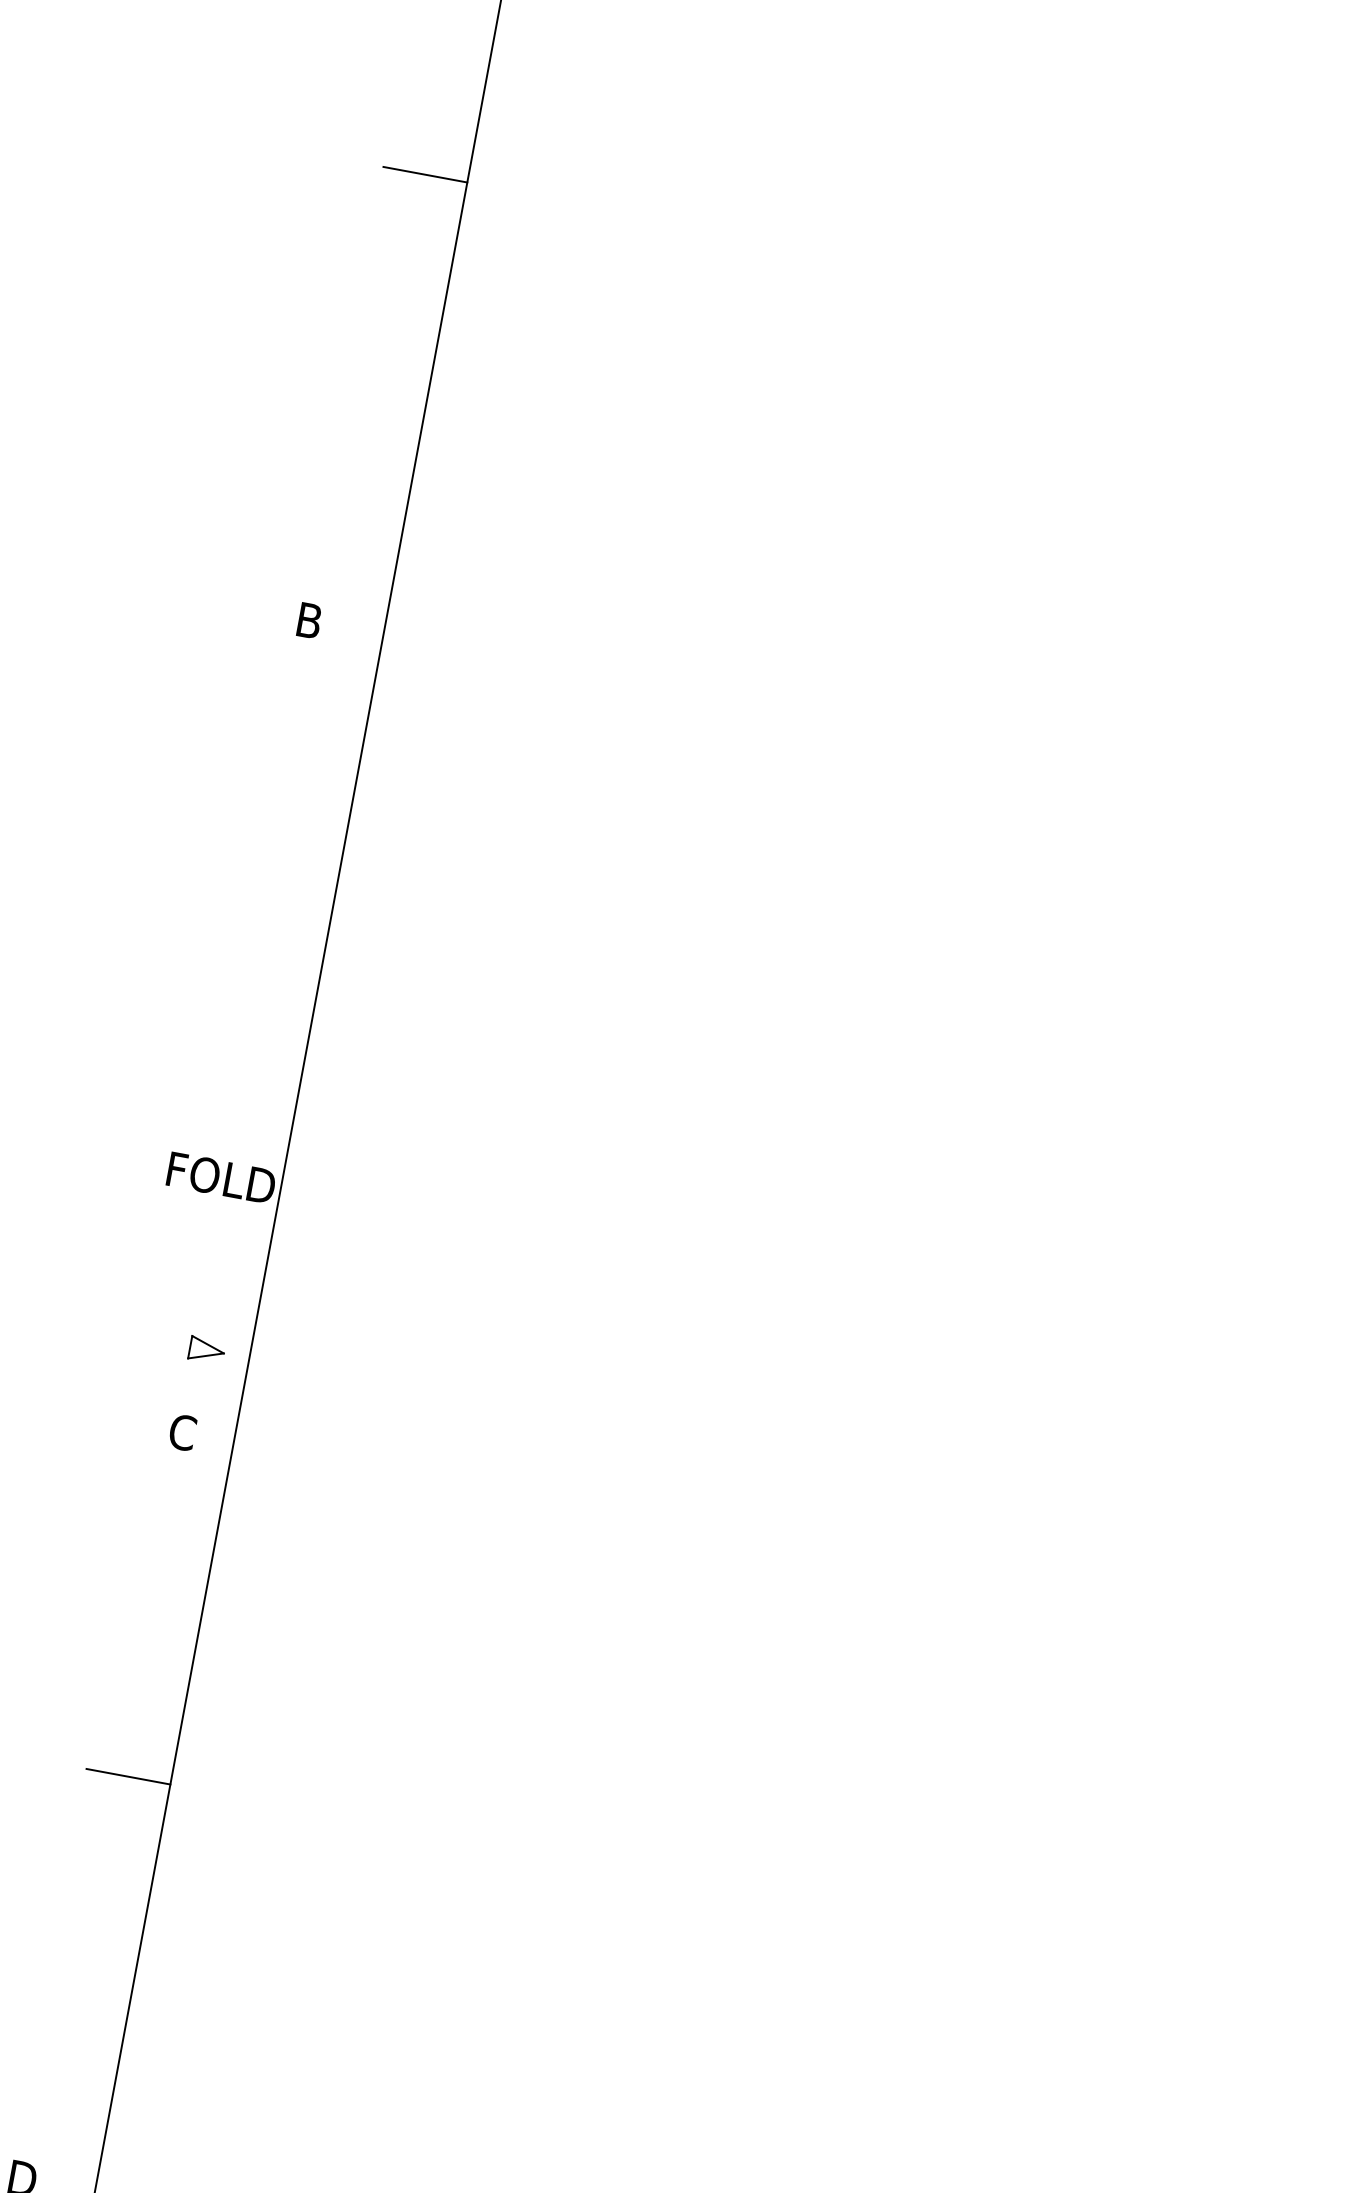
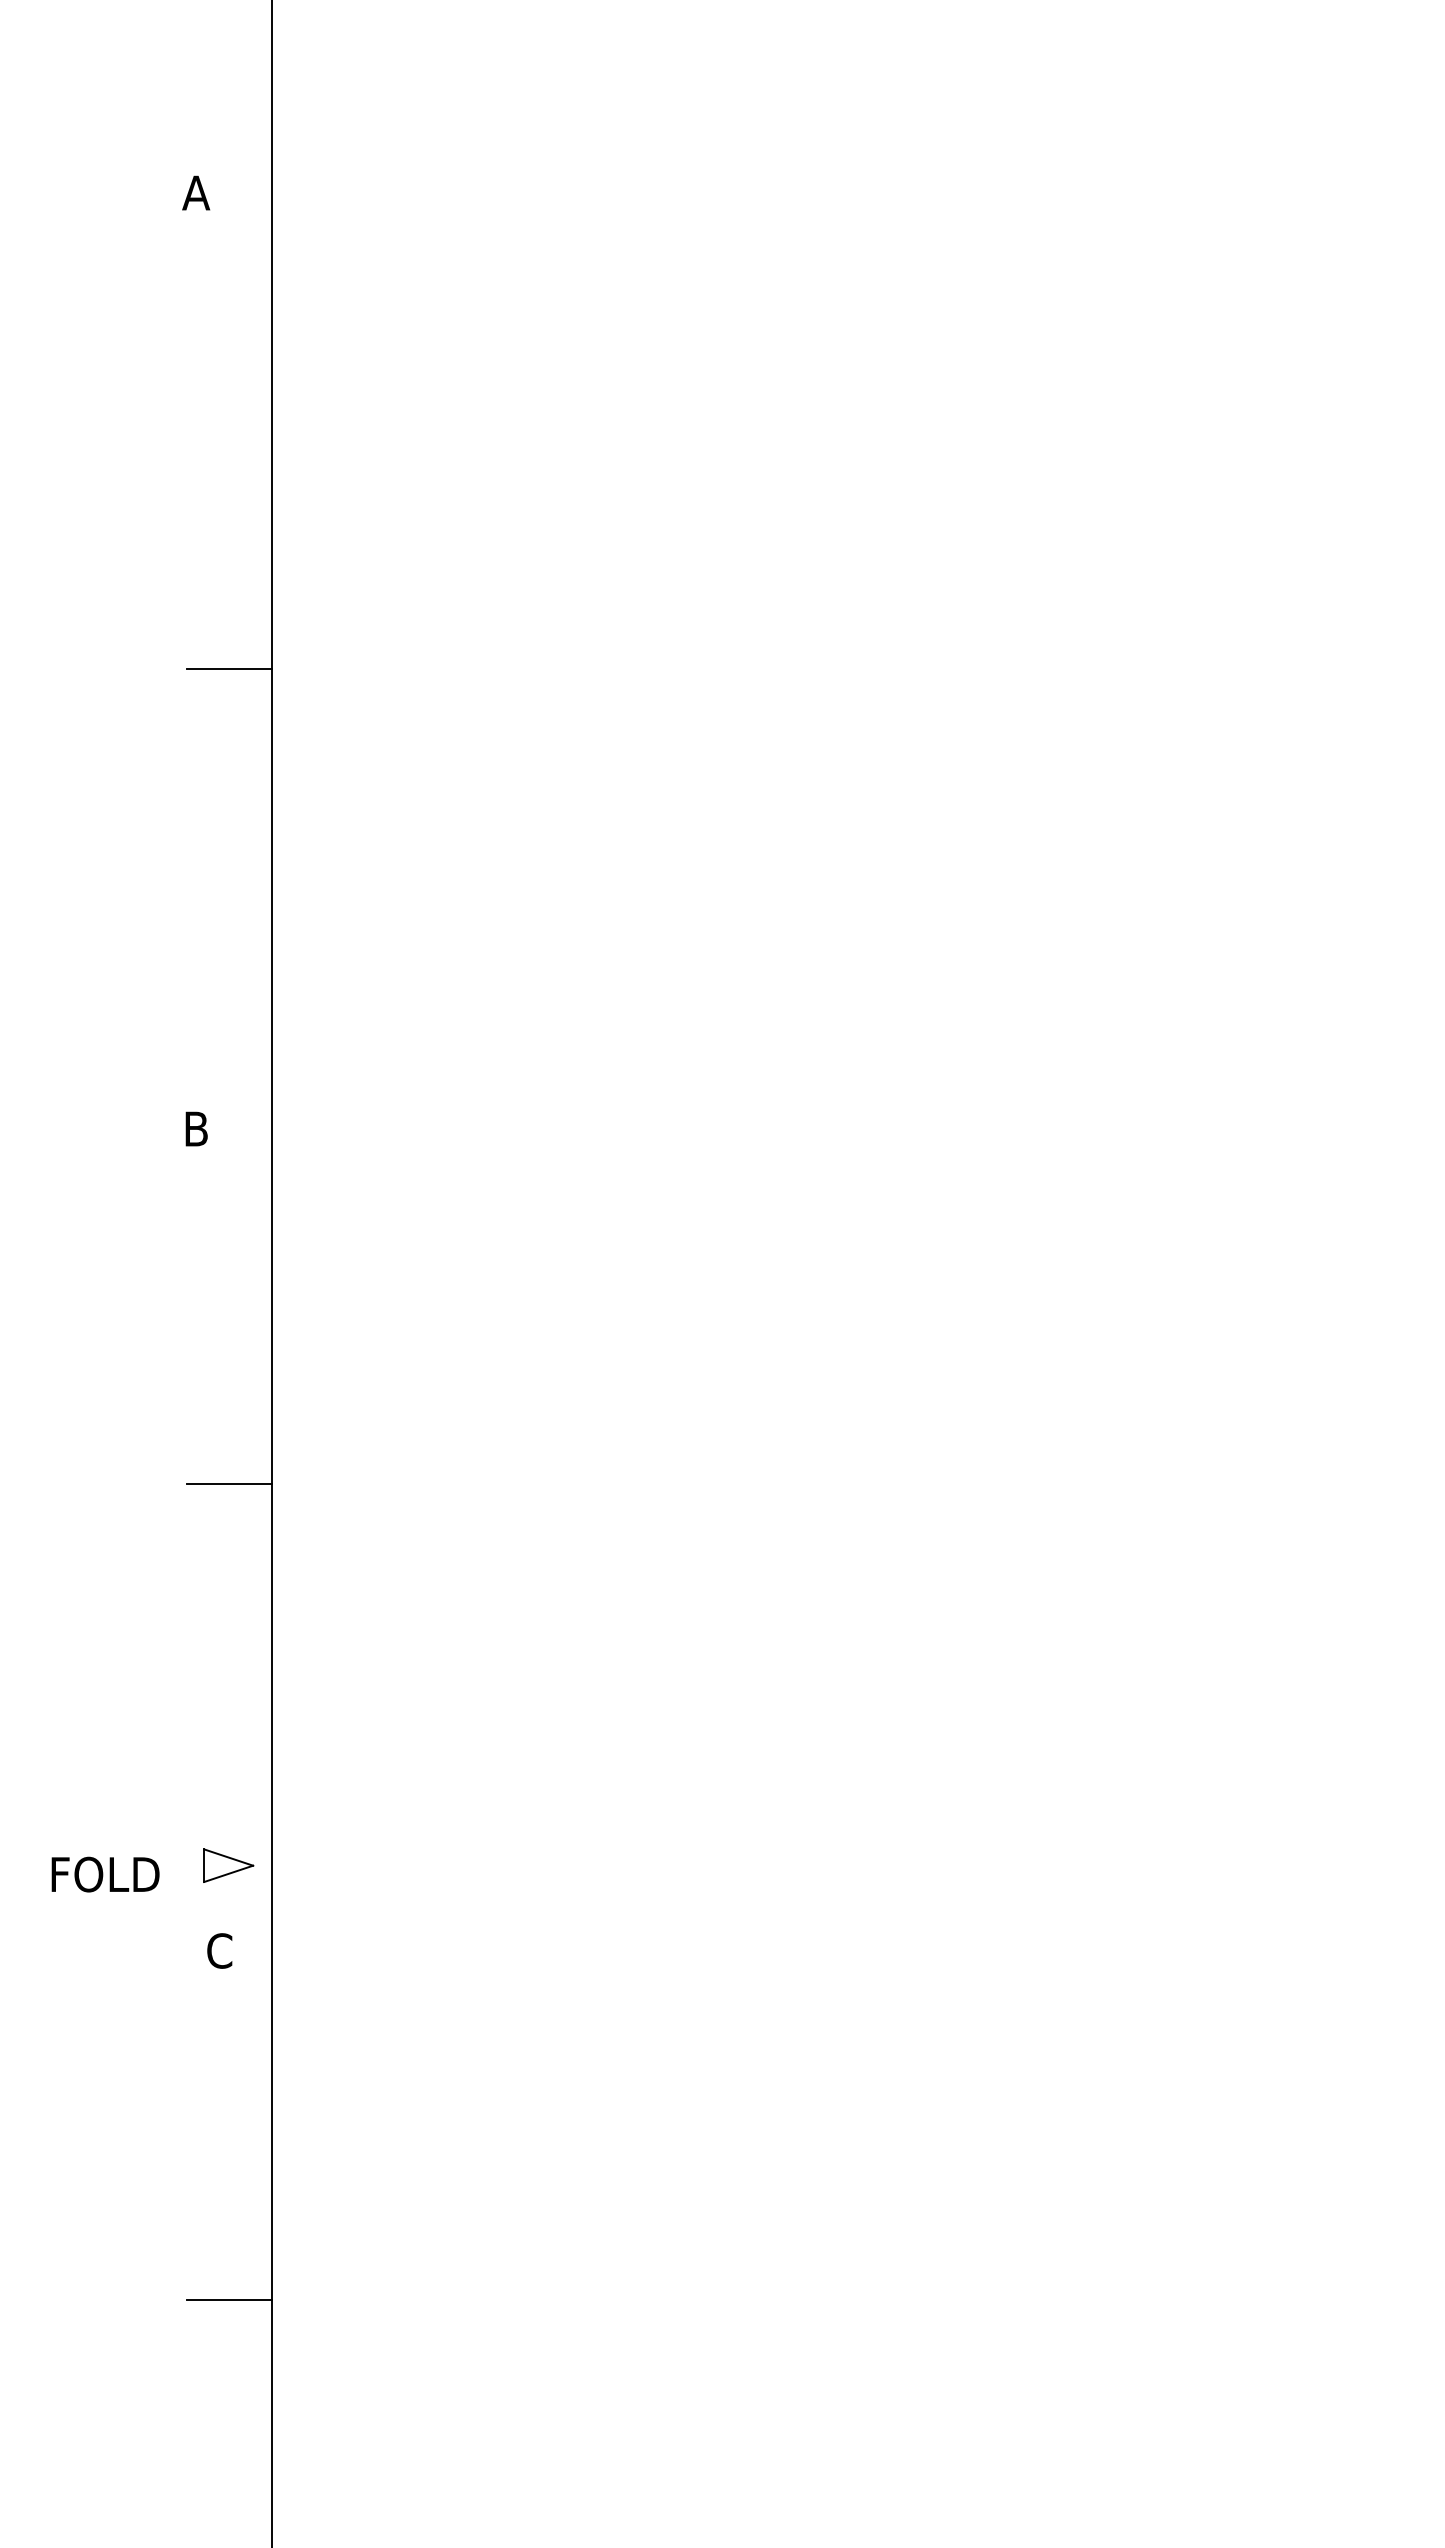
line: (276, 975) -> (228, 1484), added
text: (221, 1178) -> (105, 1874), moved
part: (206, 1350) -> (228, 1865), size x1.43

